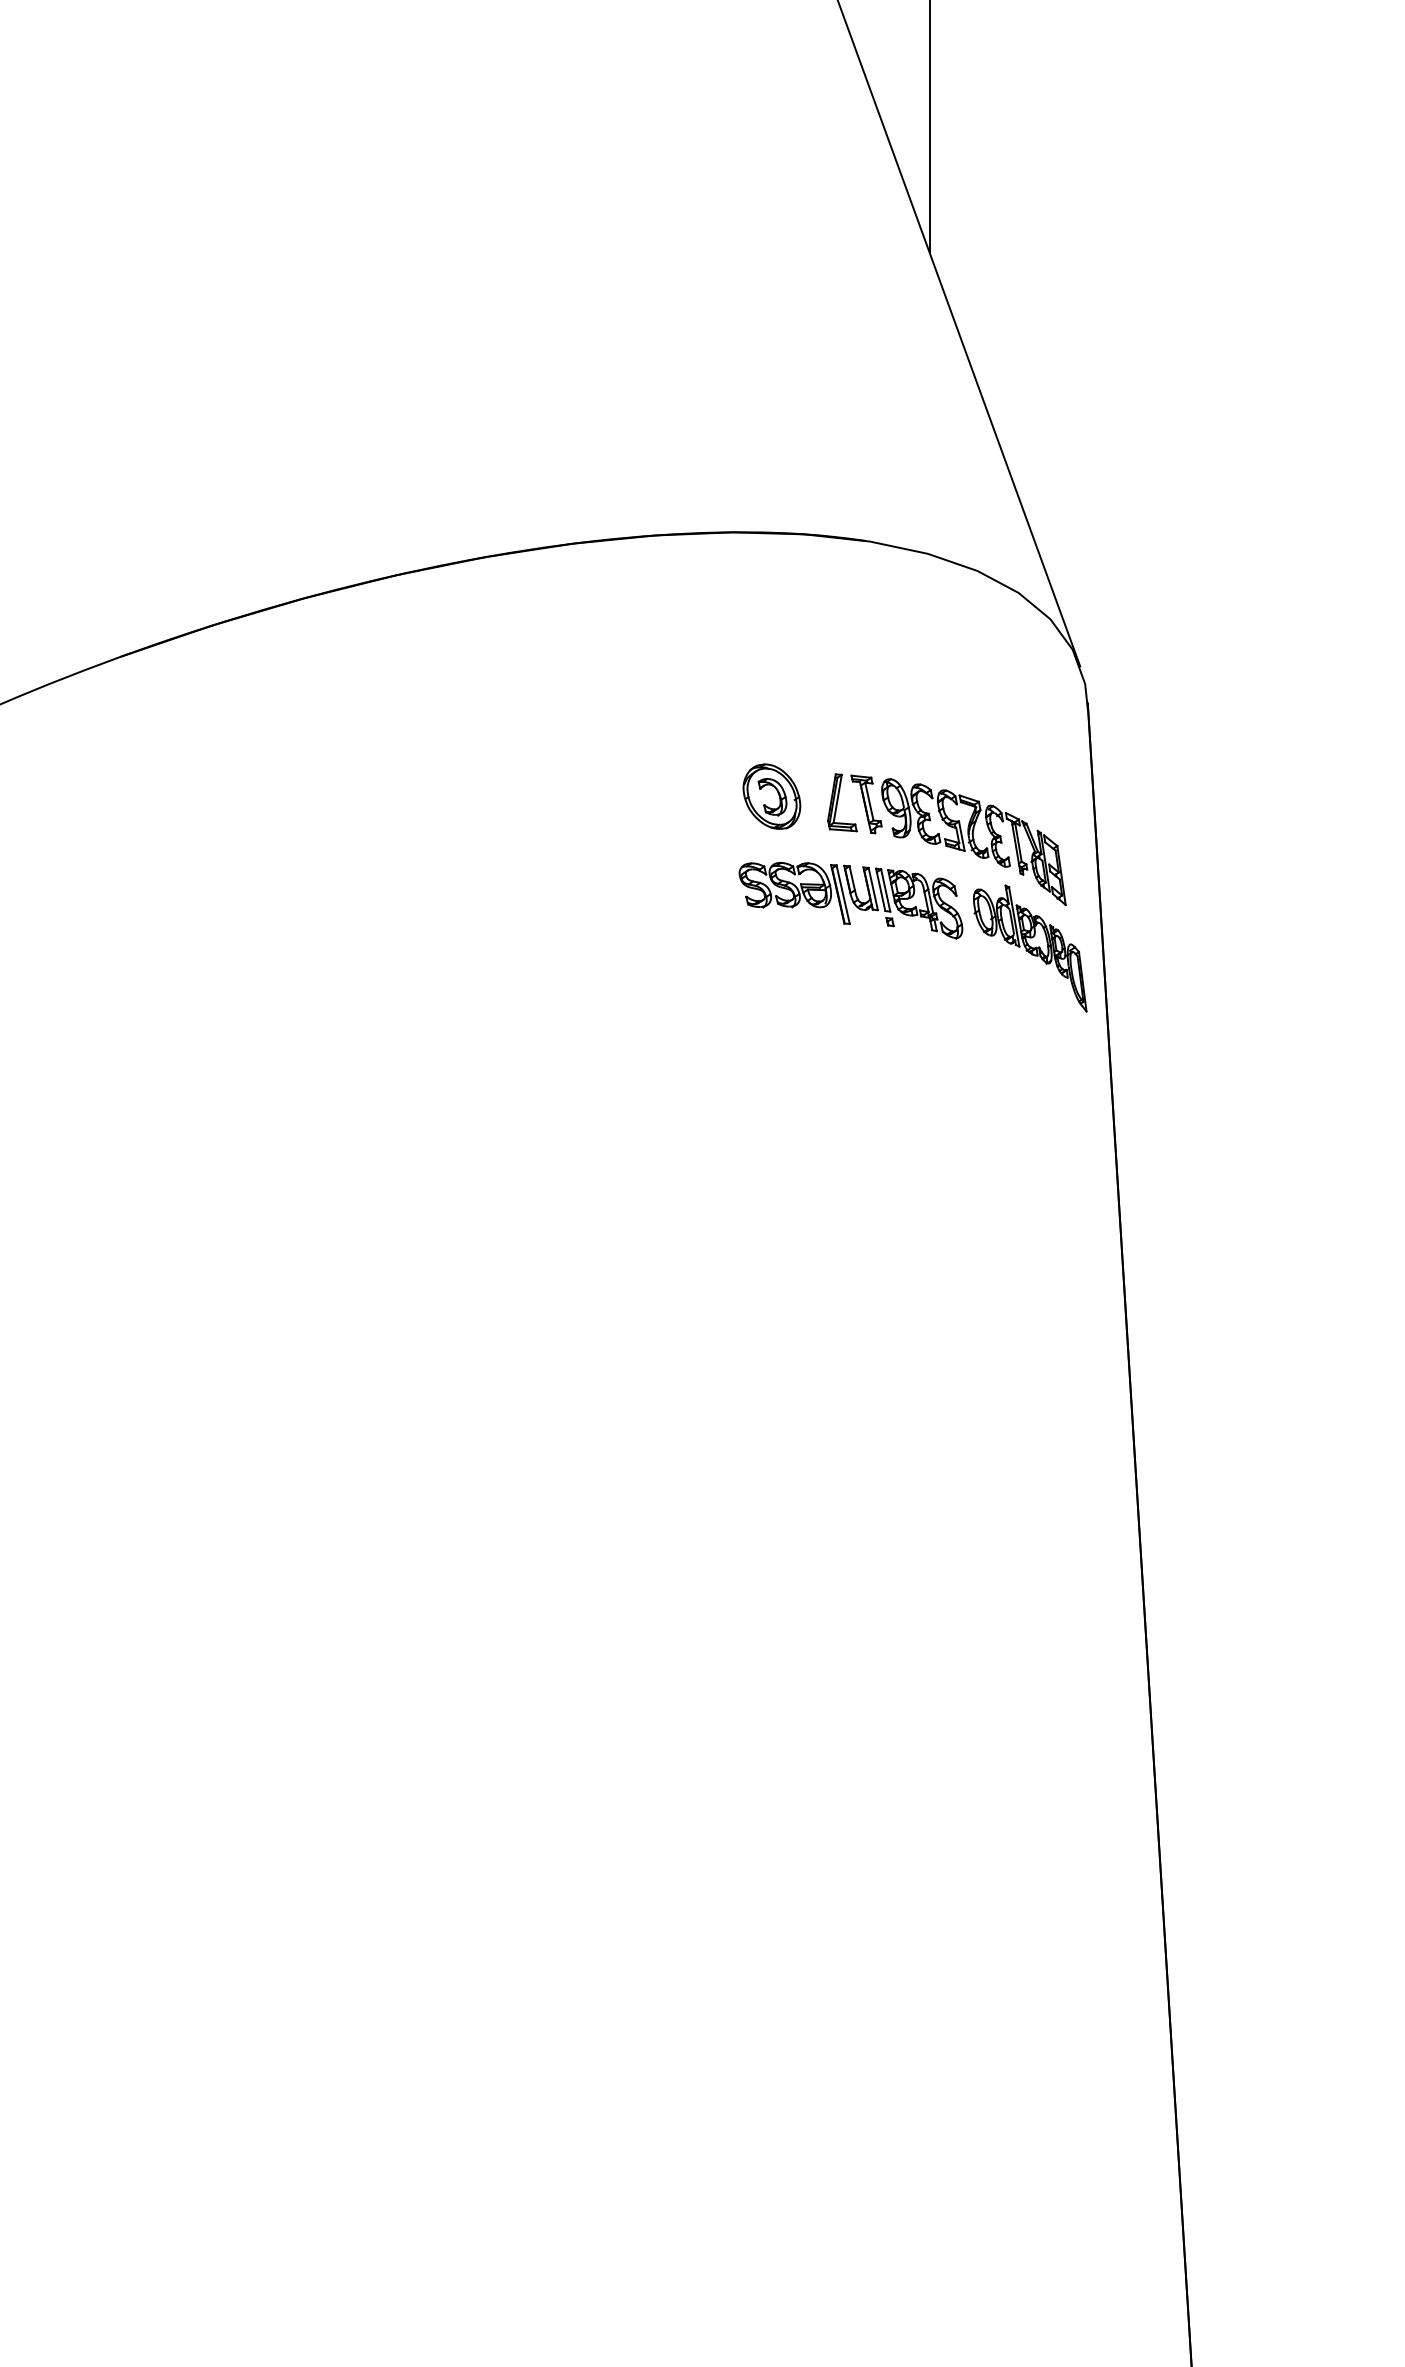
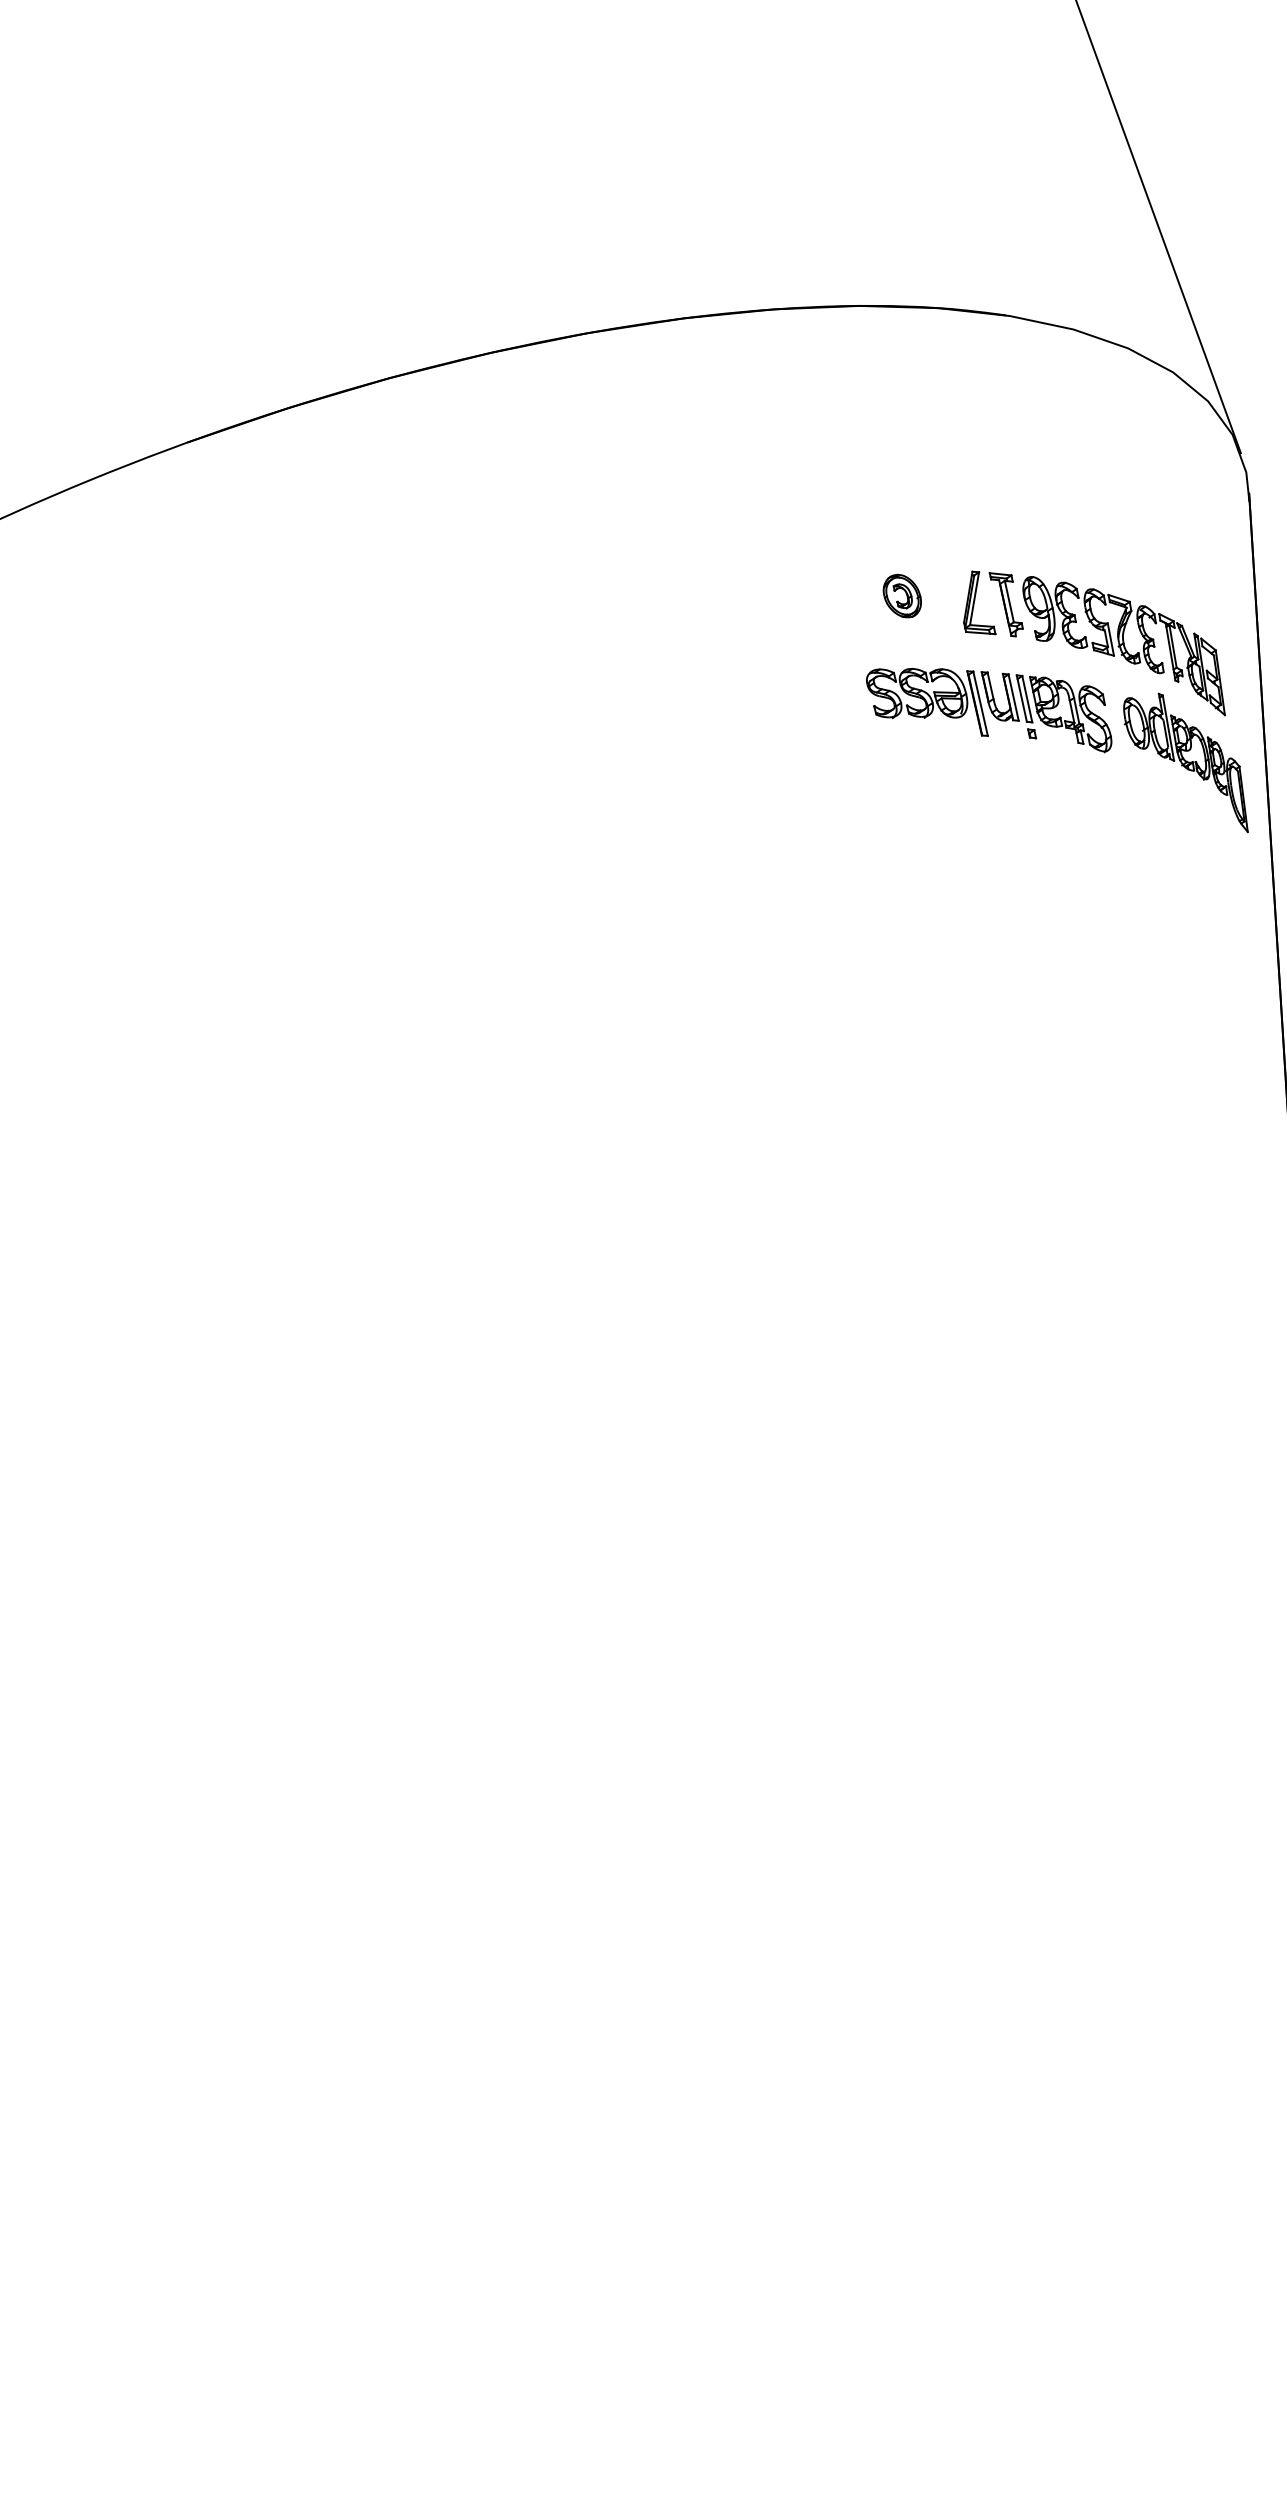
part: (771, 796) -> (901, 595), size x0.6

